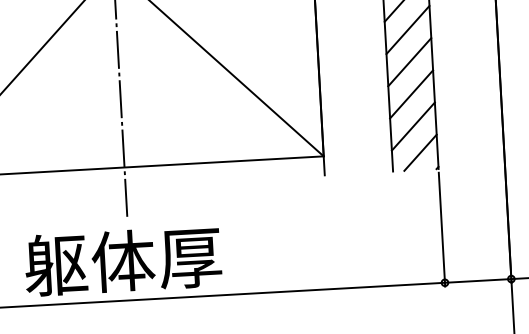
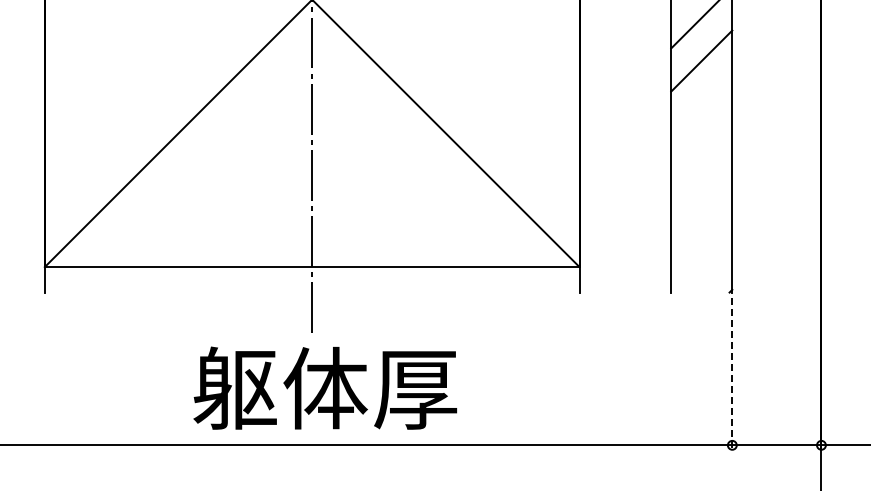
line: (407, 29) -> (701, 103), removed
line: (409, 62) -> (701, 147), removed
line: (411, 94) -> (701, 190), removed
line: (413, 126) -> (701, 233), removed
line: (420, 152) -> (709, 269), removed
line: (442, 230) -> (732, 374), solid -> dashed
text: (122, 260) -> (324, 387), moved

